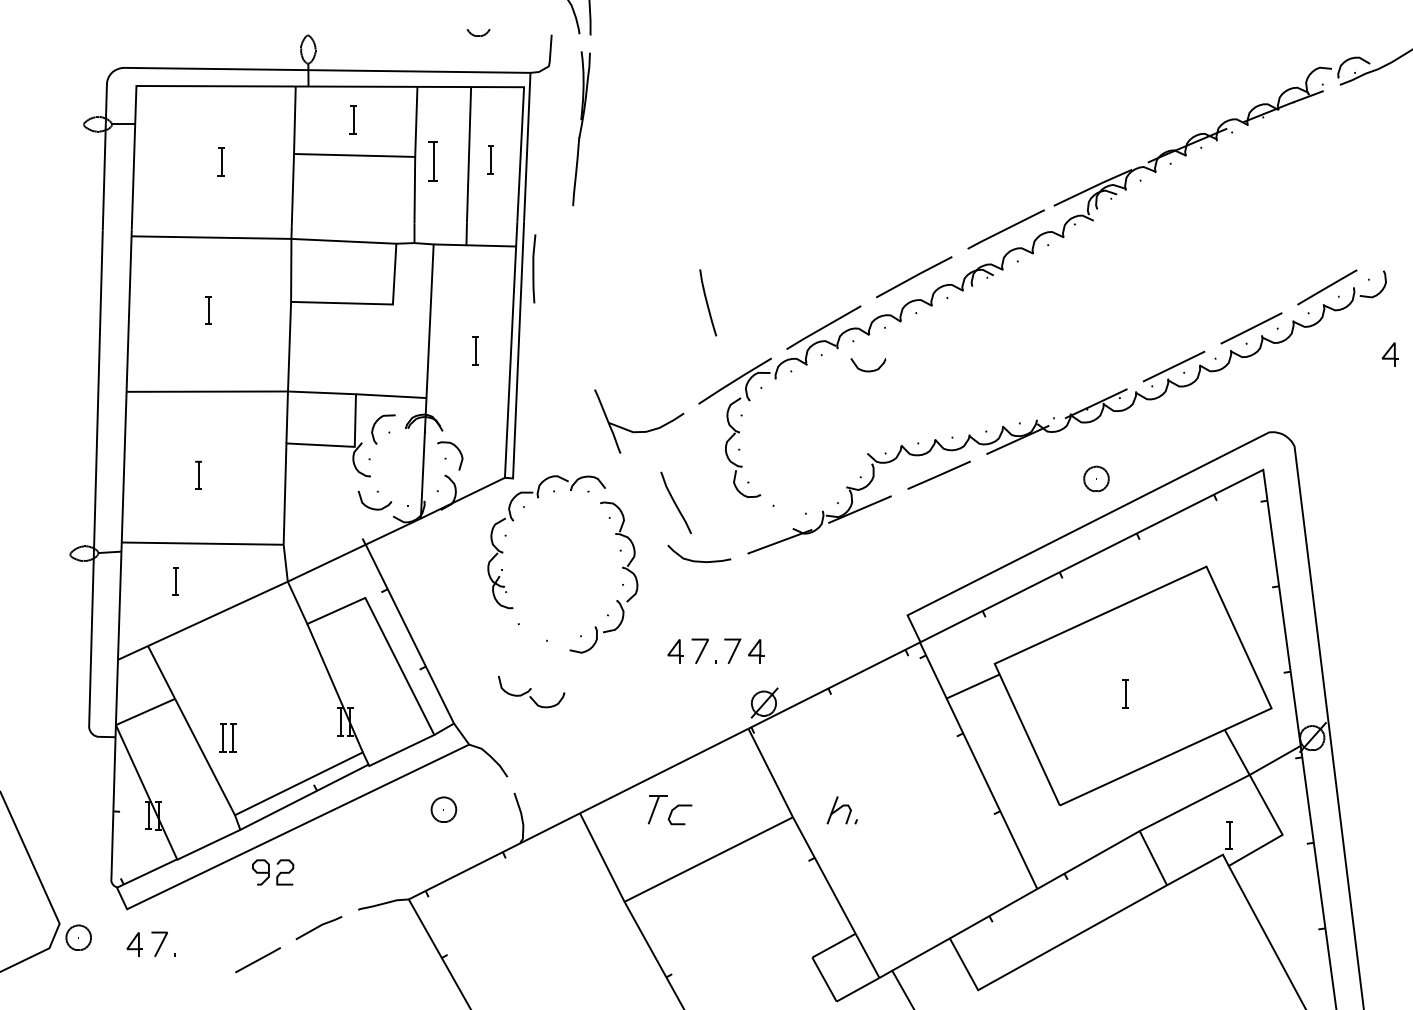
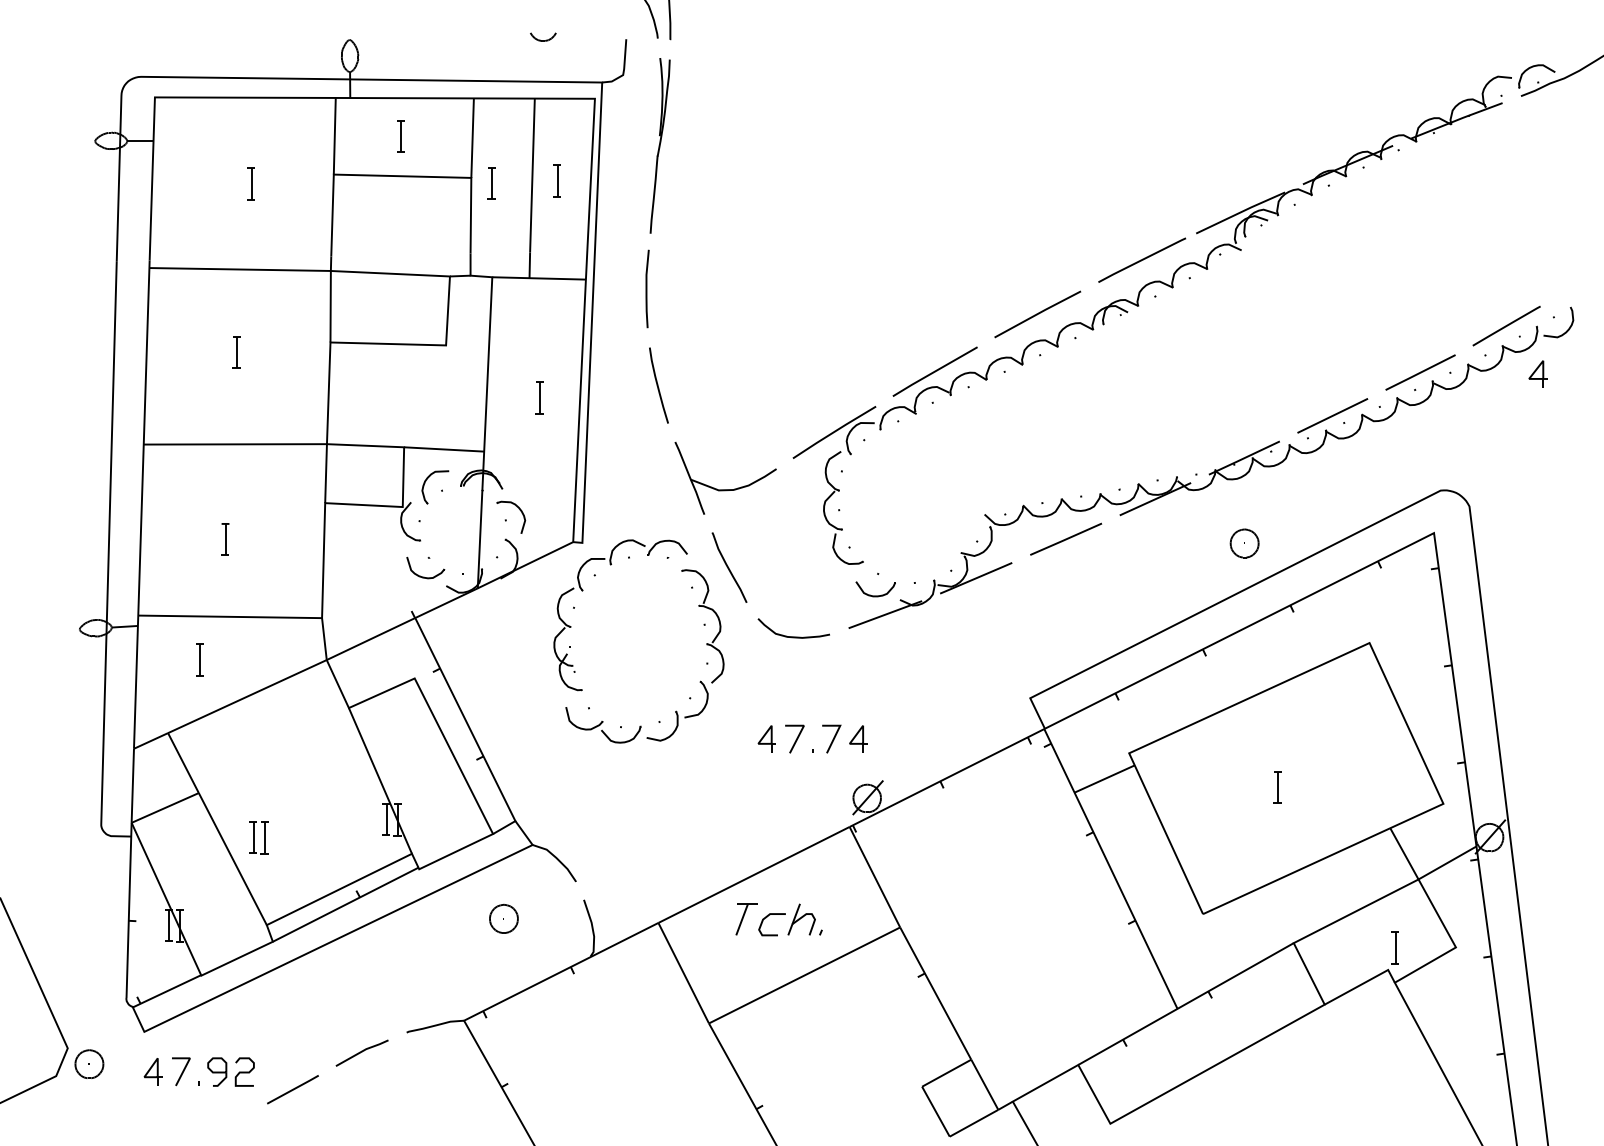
part: (432, 161) -> (491, 183), size x0.71
curve: (534, 268) -> (647, 288), moved
curve: (707, 302) -> (658, 385), moved
part: (1389, 353) -> (1537, 373), moved
part: (868, 365) -> (875, 589), moved
curve: (676, 502) -> (729, 567), moved
part: (531, 692) -> (603, 725), moved
part: (841, 810) -> (804, 919), moved
part: (272, 871) -> (230, 1071), moved

